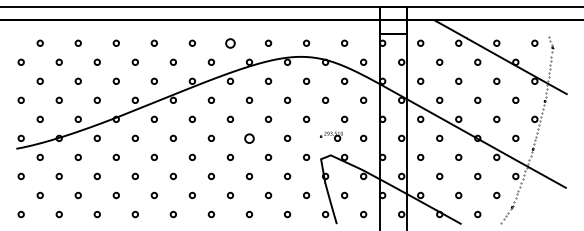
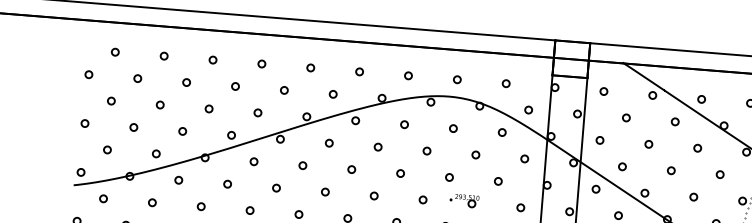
circle: (230, 42) -> (359, 70), size x0.62
part: (331, 136) -> (464, 200), moved
circle: (249, 137) -> (374, 194), size x0.62

